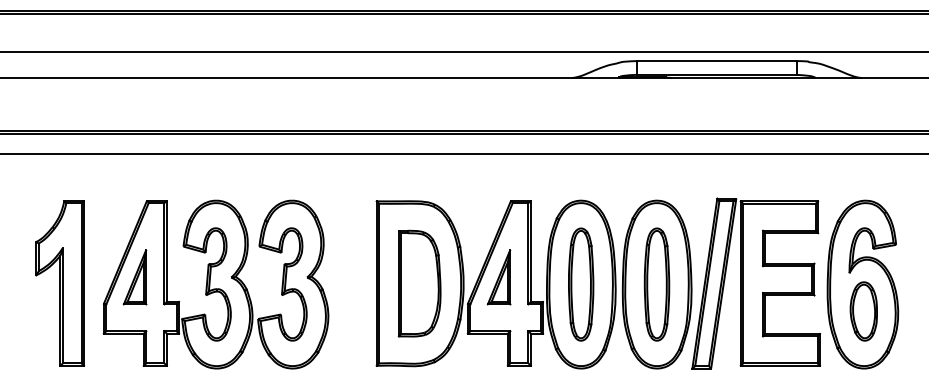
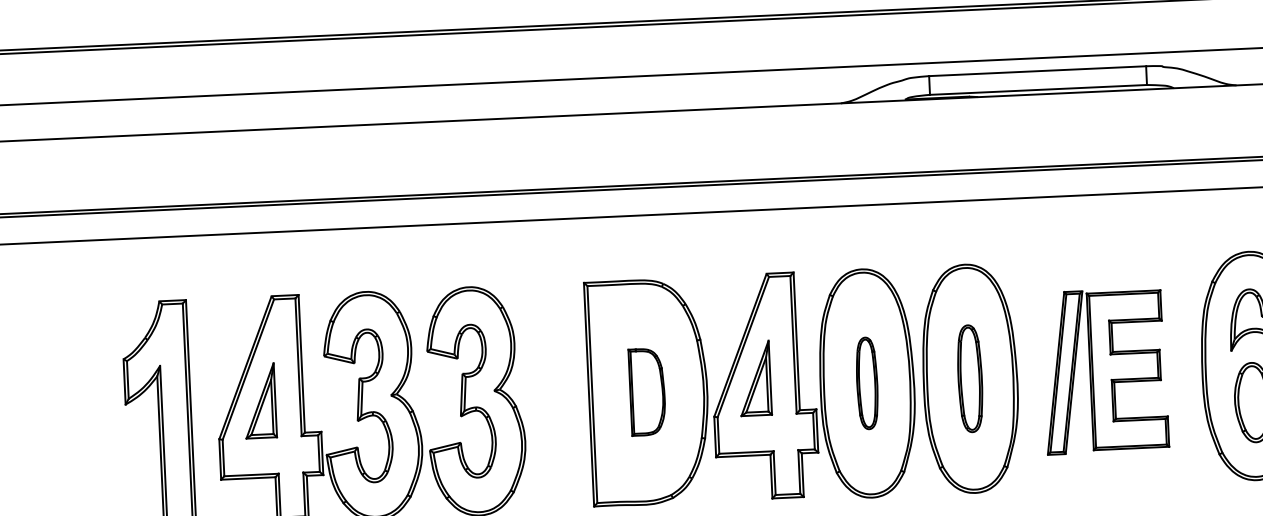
part: (419, 283) -> (647, 391), size x0.6
part: (755, 283) -> (1104, 371), size x0.7
part: (581, 284) -> (867, 383), size x0.6
part: (656, 284) -> (969, 378), size x0.7

